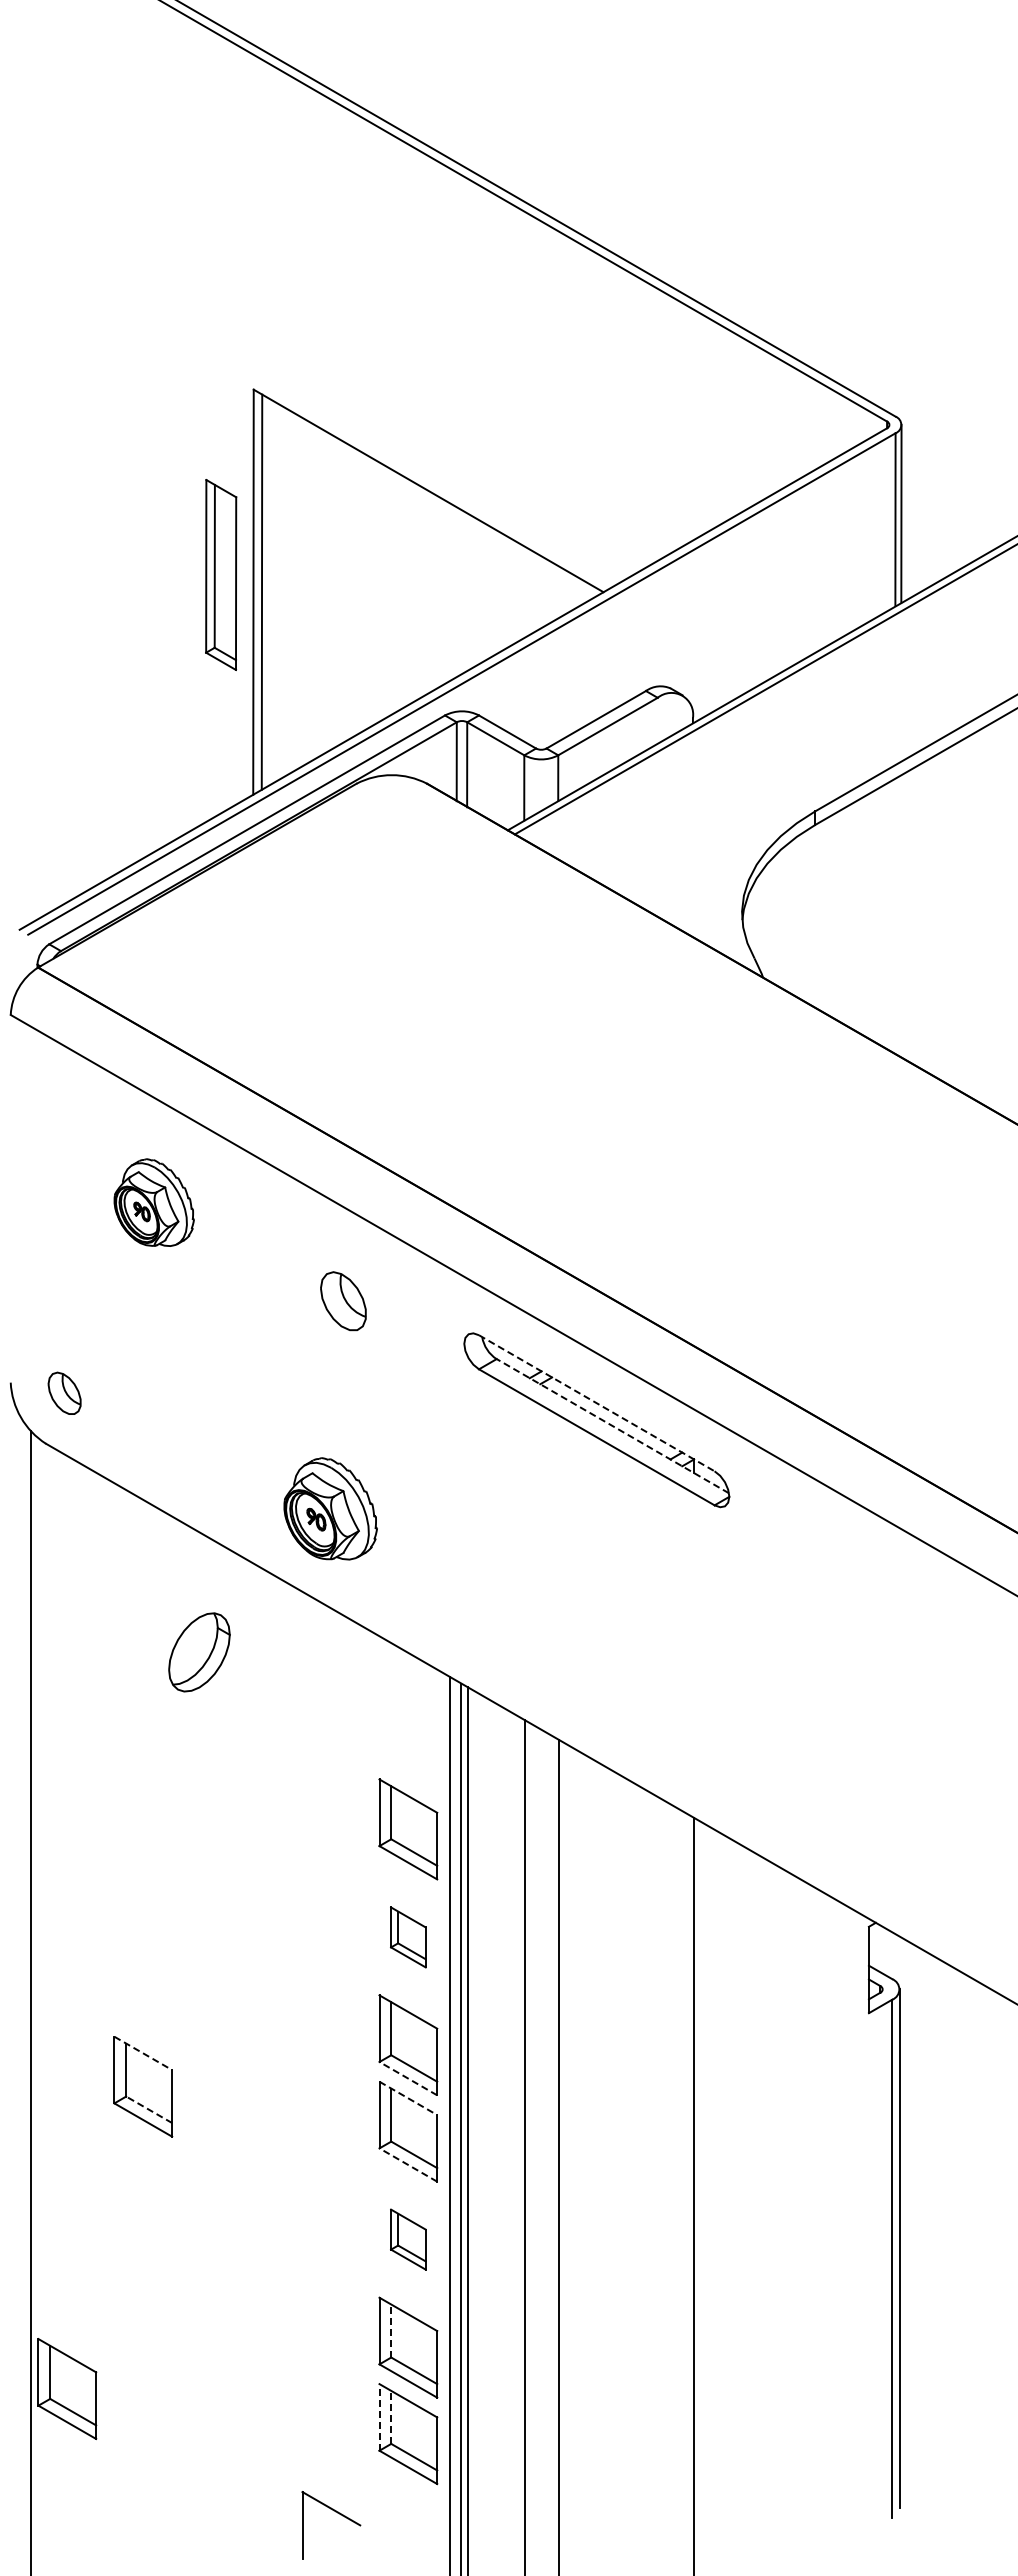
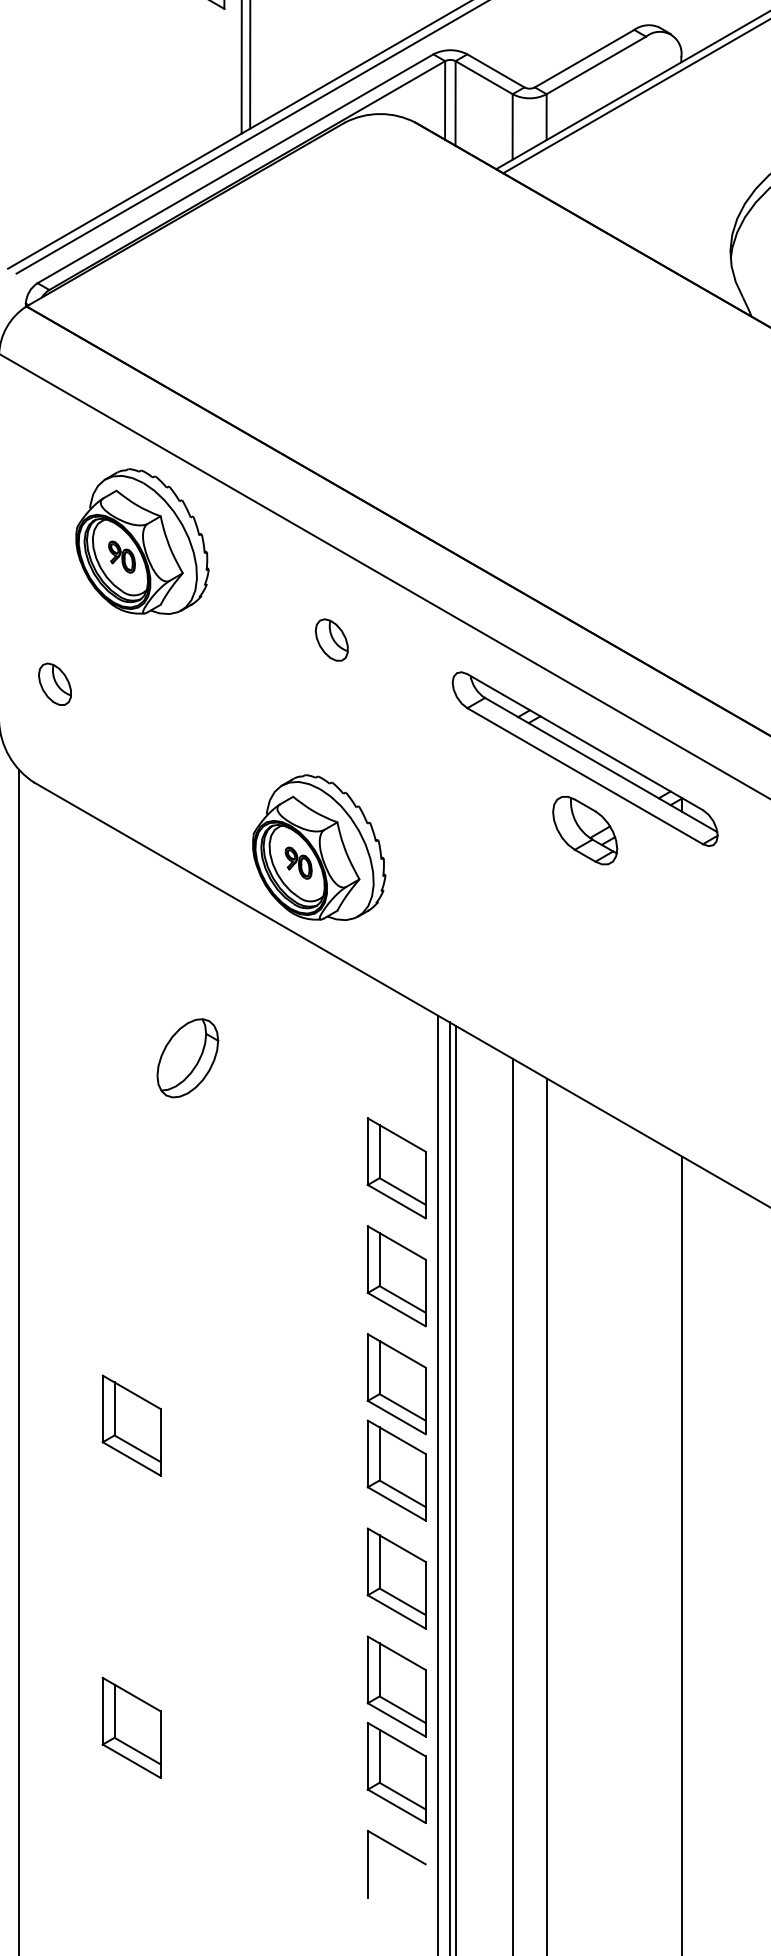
part: (154, 1202) -> (142, 541), size x1.67
part: (343, 1300) -> (331, 639), size x0.71
part: (64, 1392) -> (54, 683), moved
line: (597, 1403) -> (585, 742), dashed -> solid
line: (612, 1425) -> (600, 764), dashed -> solid
part: (596, 1491) -> (584, 830), added
part: (330, 1508) -> (318, 847), size x1.43
part: (199, 1652) -> (187, 1058), moved
part: (408, 1937) -> (396, 1276), size x1.67
line: (143, 2053) -> (131, 1392), dashed -> solid
line: (407, 2078) -> (395, 1417), dashed -> solid
line: (408, 2098) -> (396, 1437), dashed -> solid
line: (149, 2109) -> (137, 1448), dashed -> solid
line: (407, 2164) -> (395, 1503), dashed -> solid
part: (408, 2239) -> (396, 1578), size x1.67
line: (391, 2331) -> (379, 1670), dashed -> solid
part: (67, 2388) -> (131, 1727), moved
line: (379, 2416) -> (367, 1755), dashed -> solid
line: (391, 2417) -> (379, 1756), dashed -> solid
part: (337, 2513) -> (402, 1852), moved

